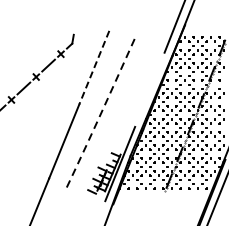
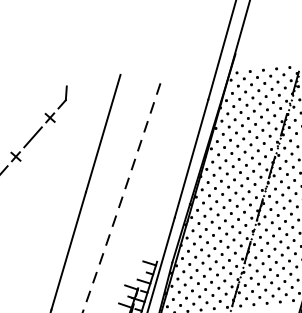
line: (94, 67) -> (103, 133), dashed -> solid
line: (149, 89) -> (190, 158), added

